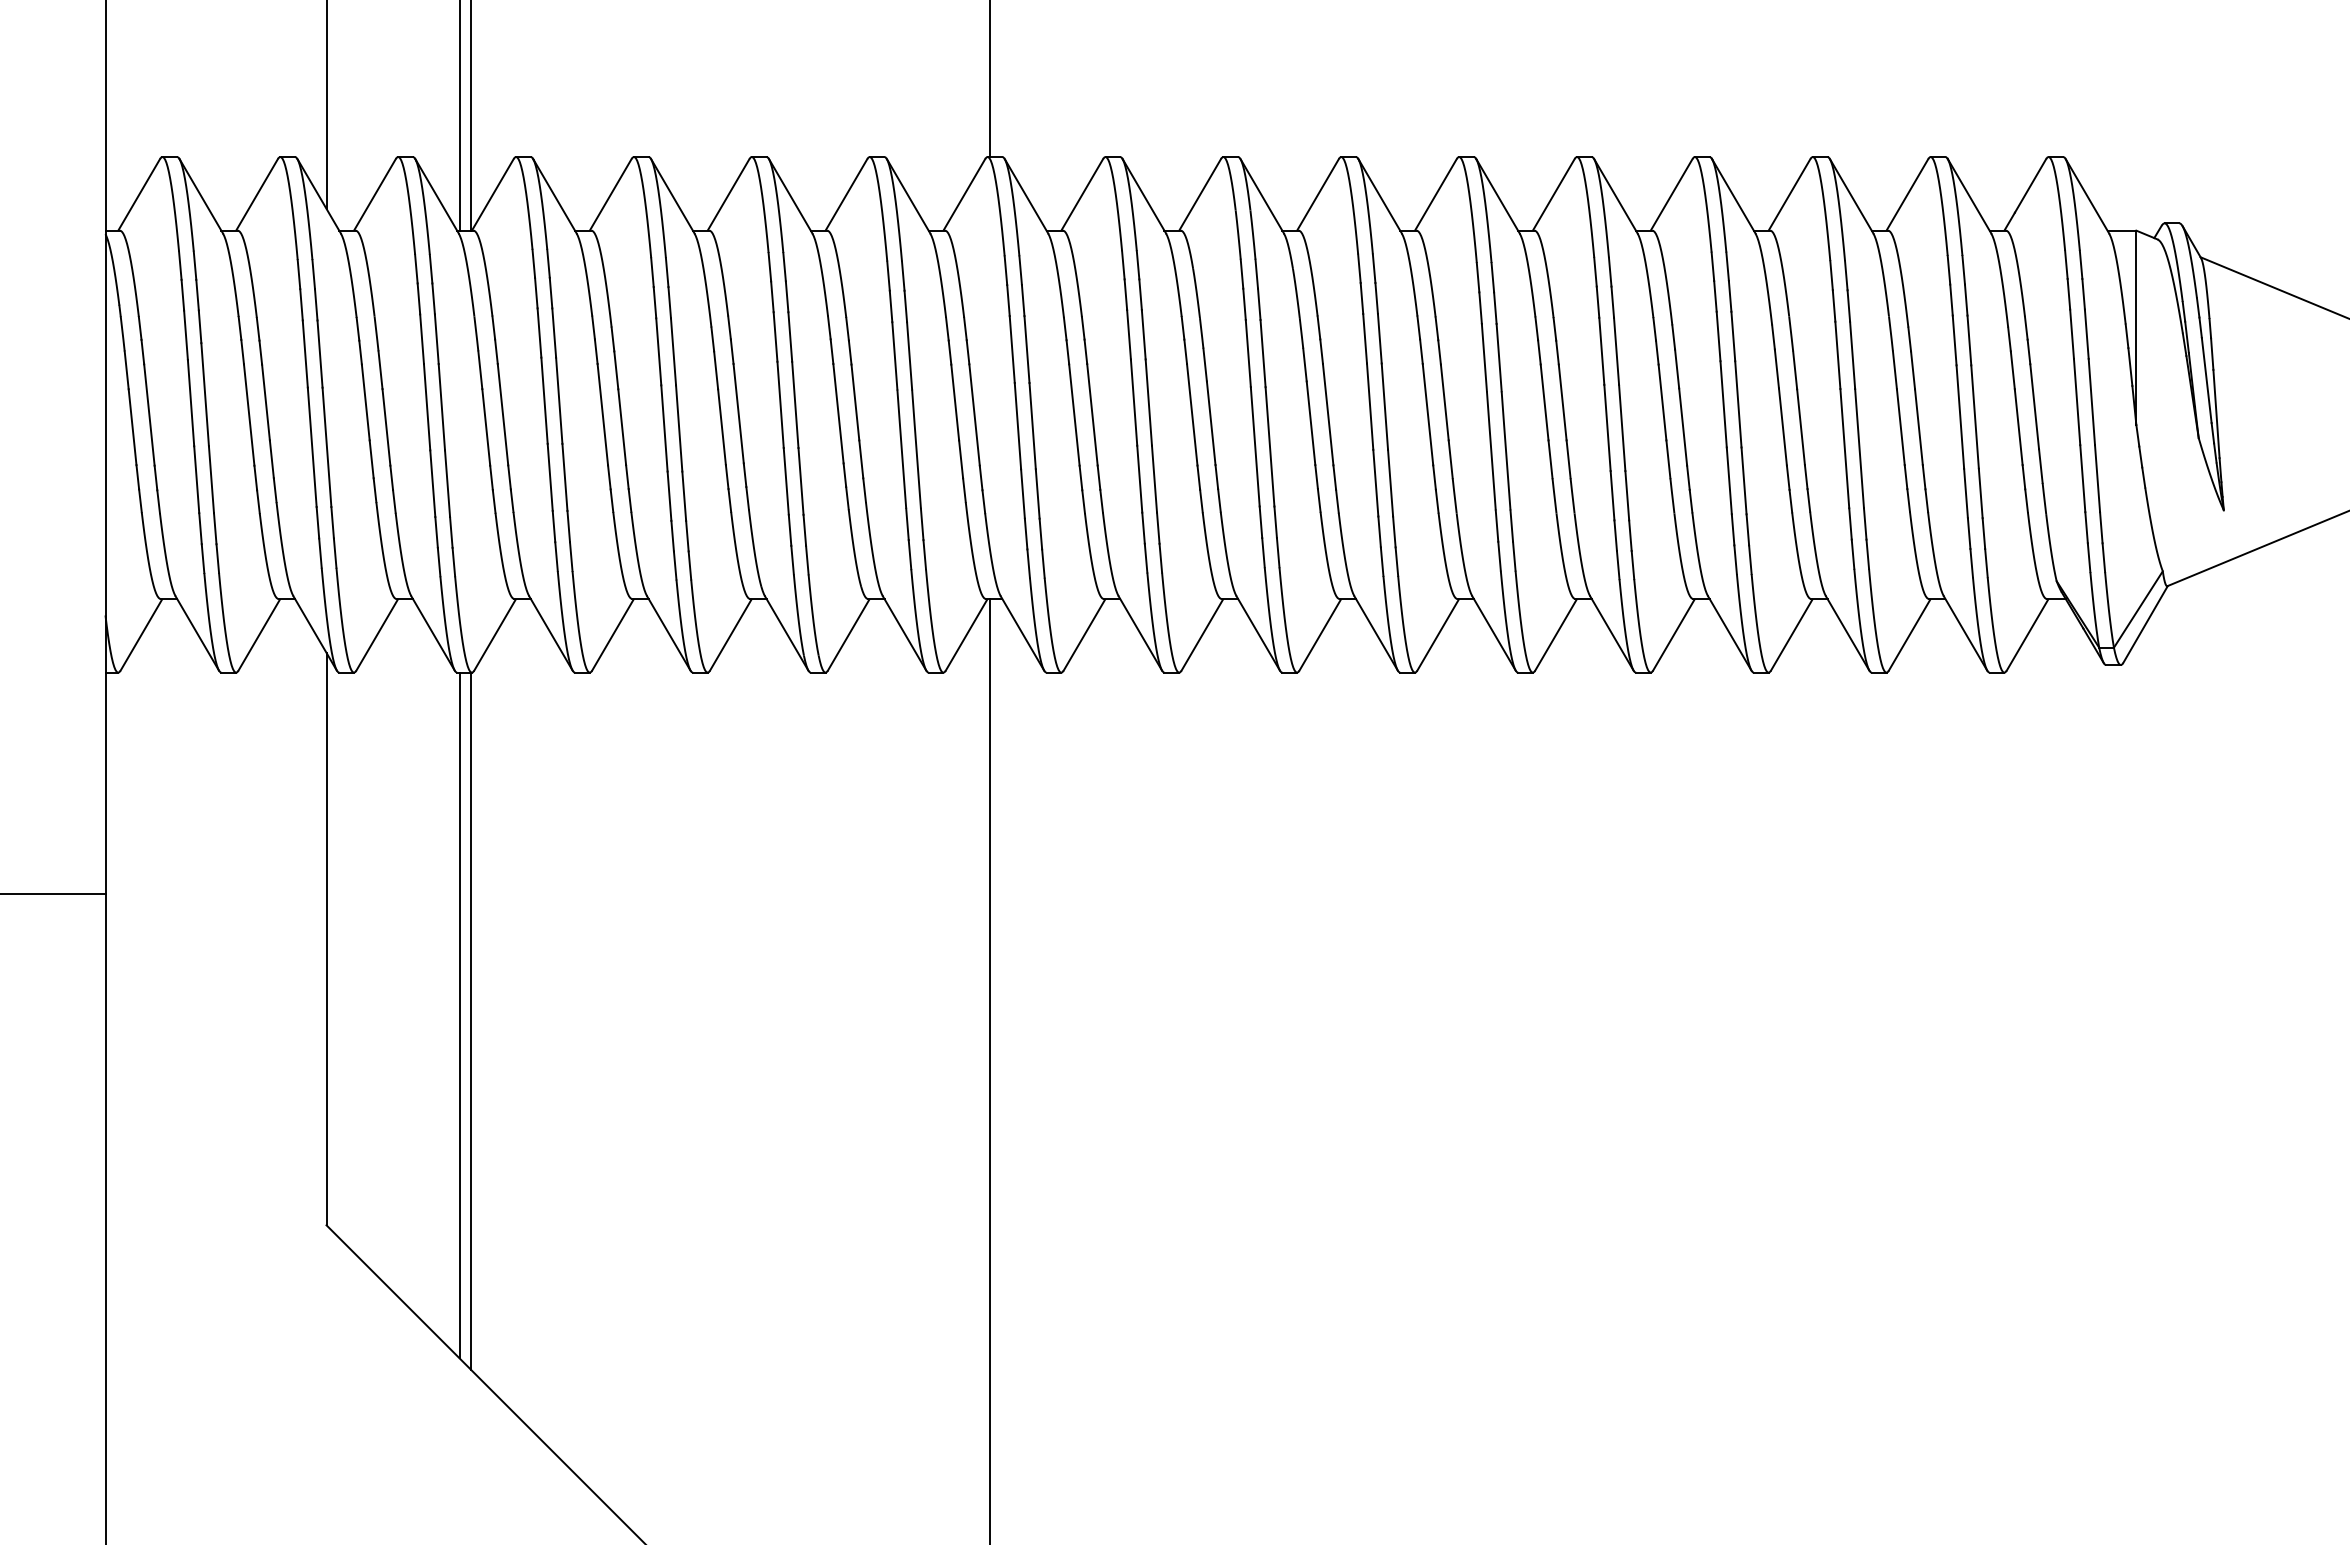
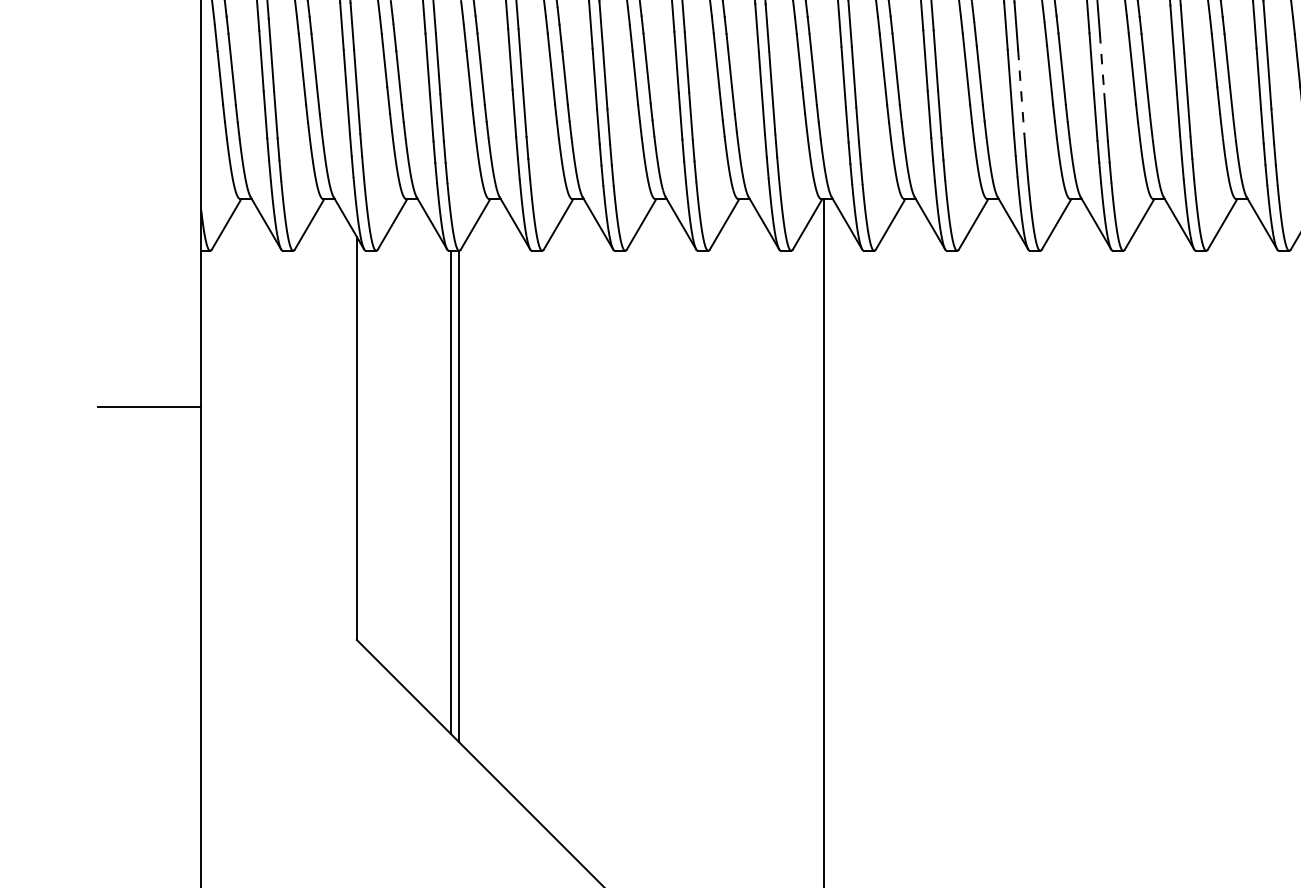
line: (1384, 407) -> (1101, 64), solid -> dashed
line: (1270, 446) -> (1021, 91), solid -> dashed

